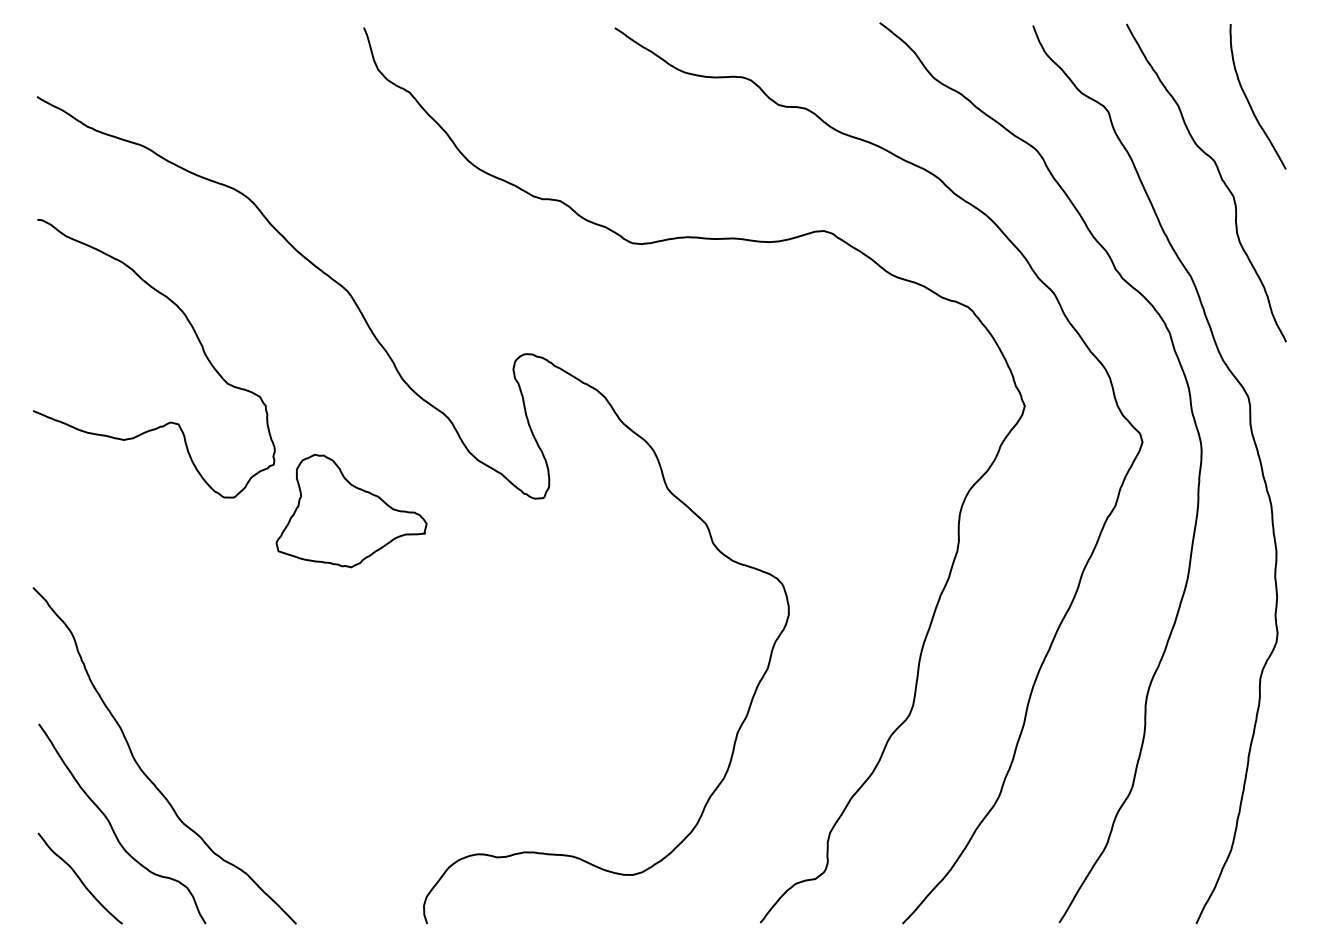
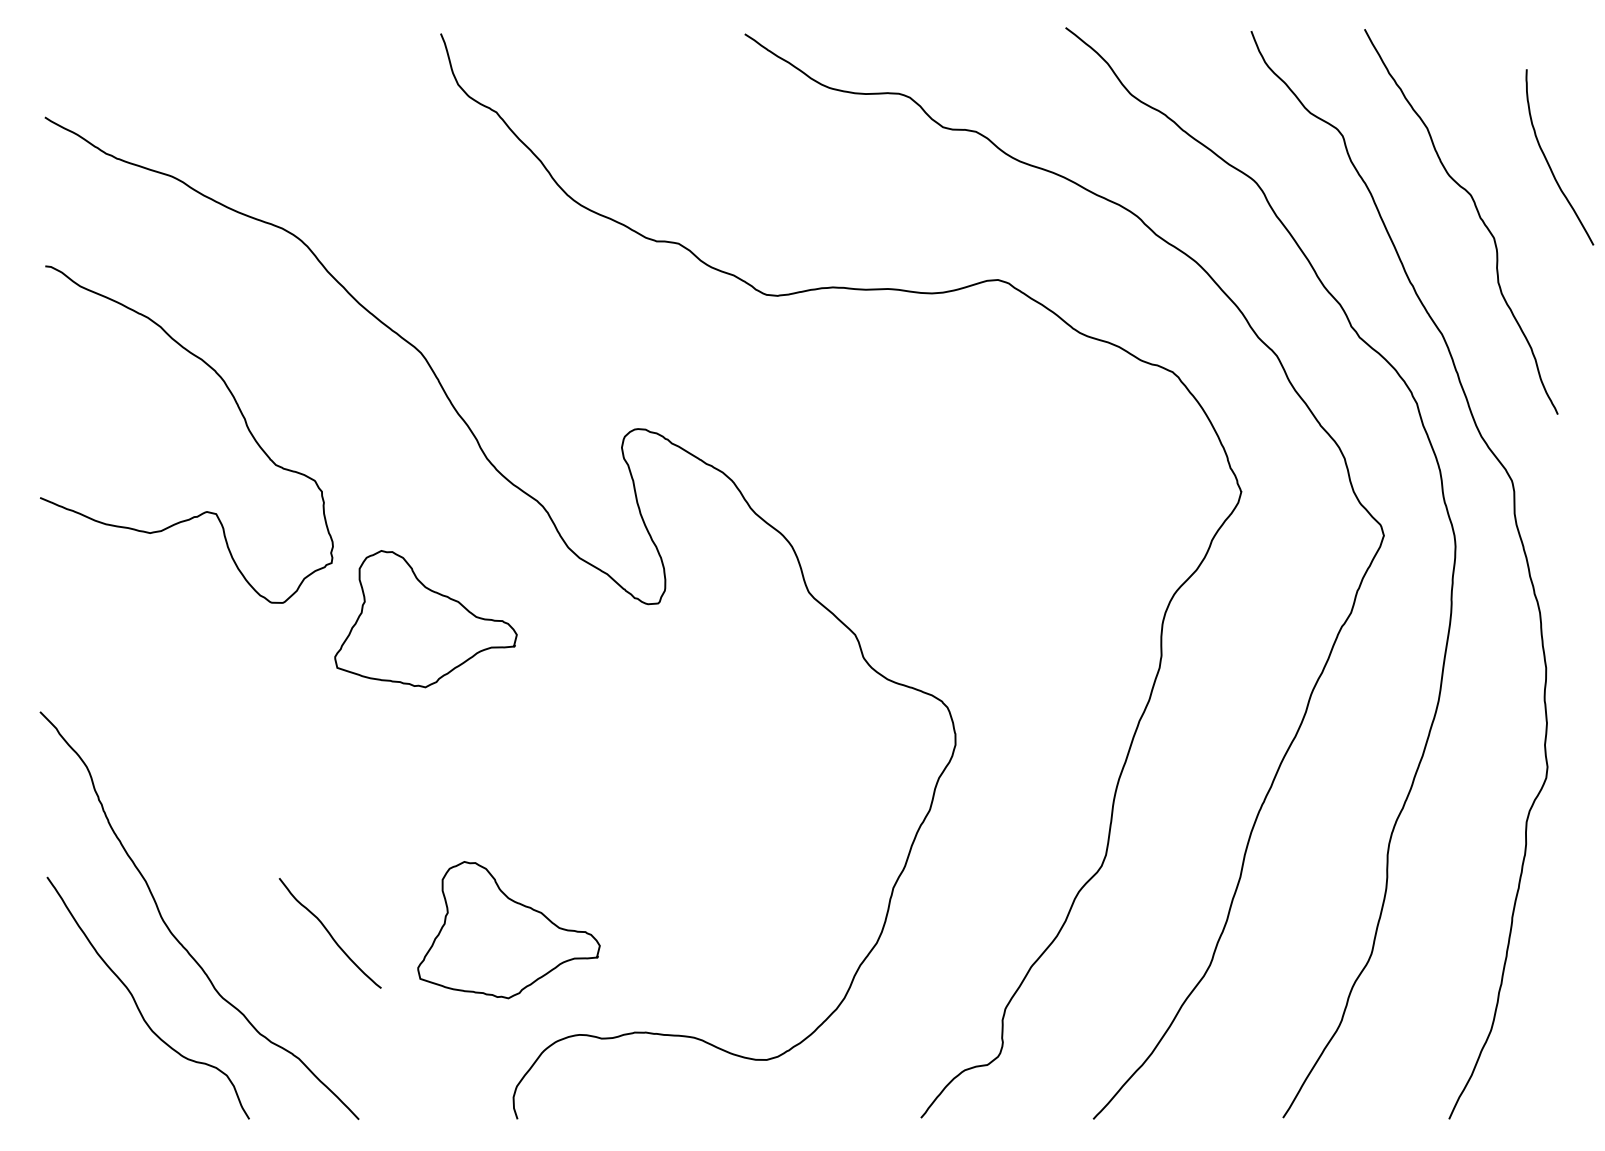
curve: (1249, 101) -> (1549, 163), moved
part: (419, 768) -> (508, 930), added
curve: (79, 878) -> (329, 933), moved

